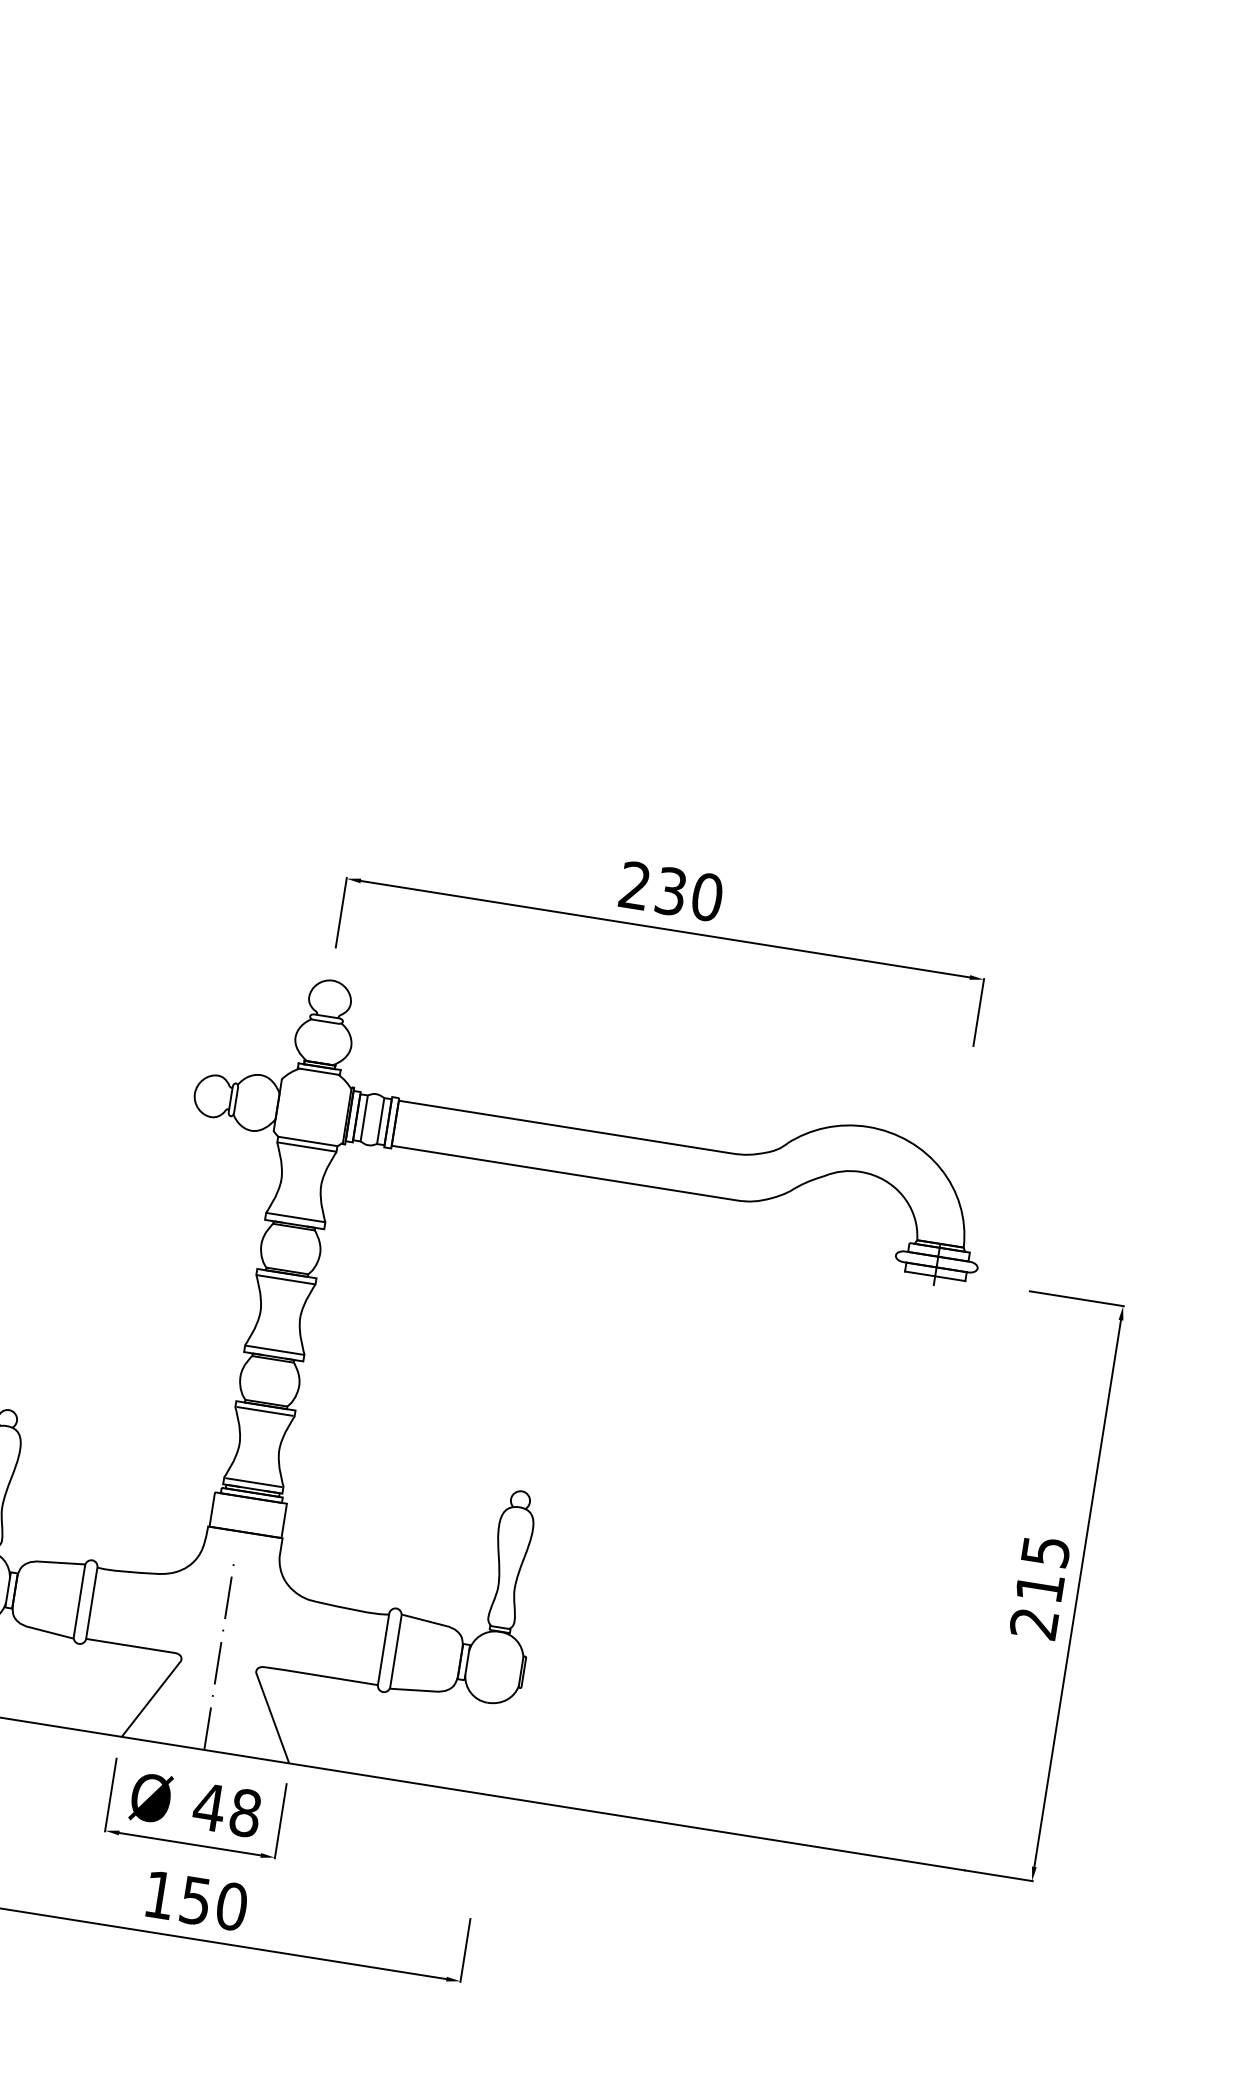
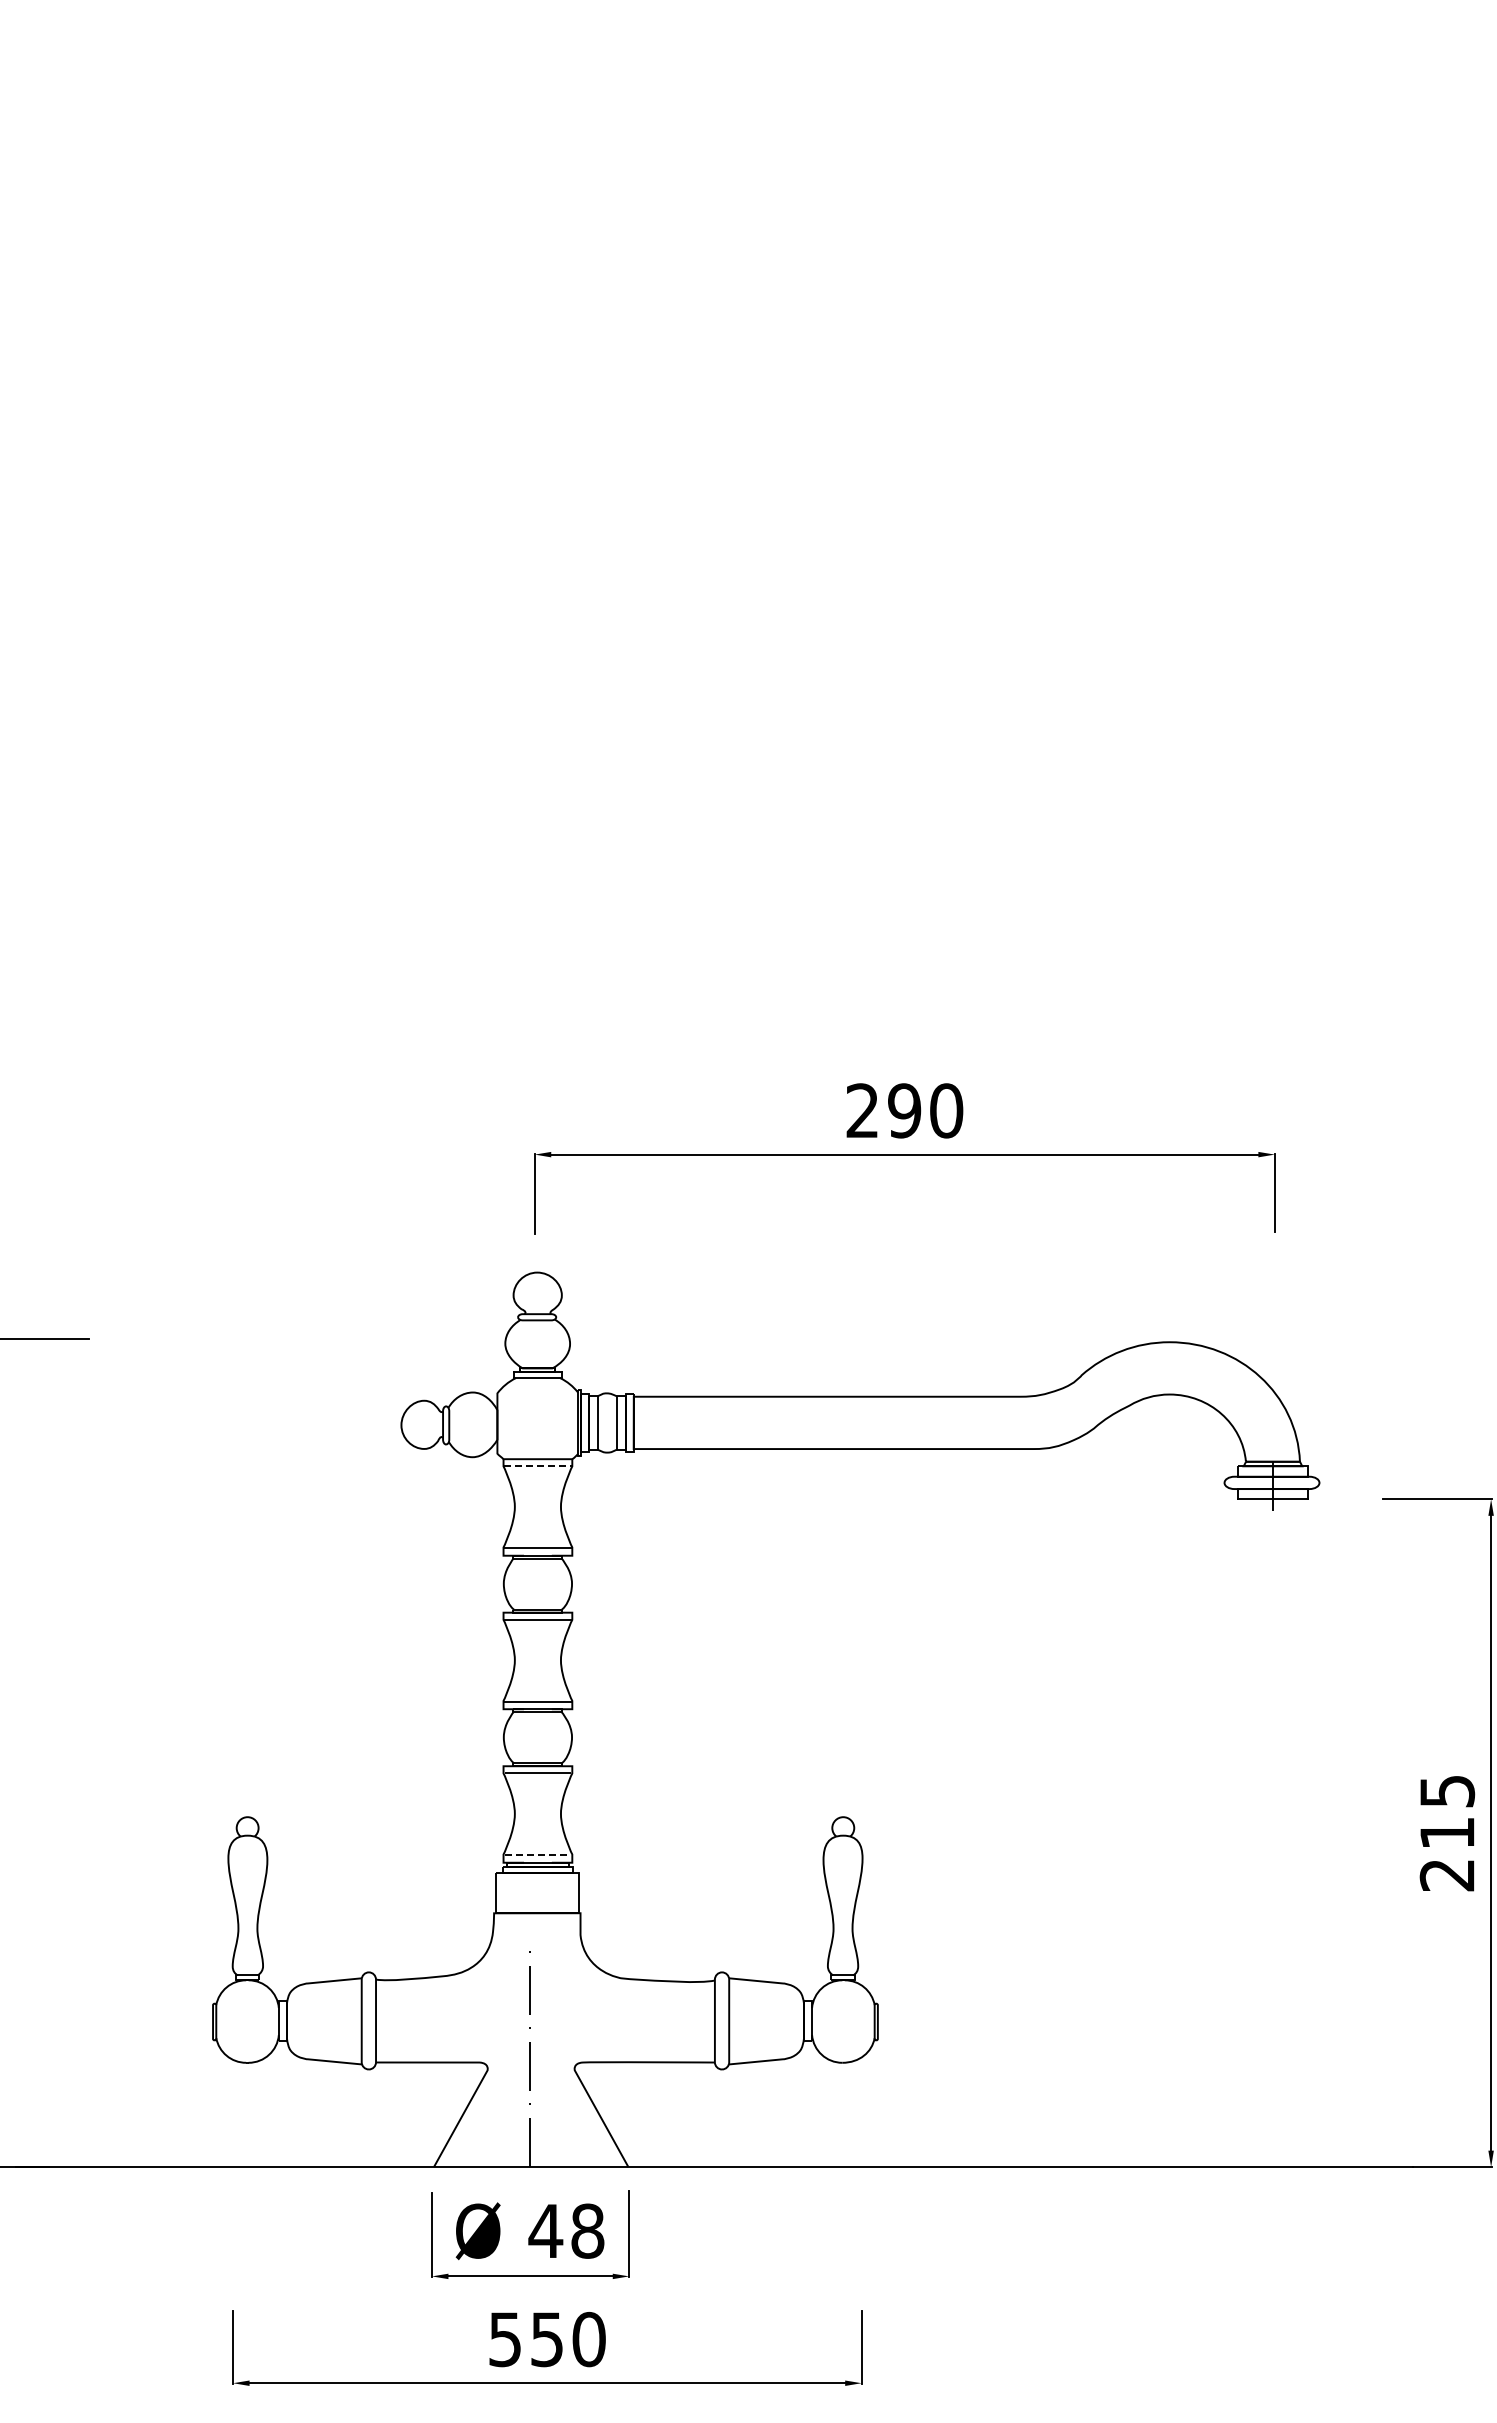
text: (671, 891) -> (904, 1110), 230 -> 290
line: (307, 1146) -> (538, 1465), solid -> dashed
line: (254, 1482) -> (538, 1855), solid -> dashed
text: (158, 1894) -> (504, 2339), 150 -> 550

